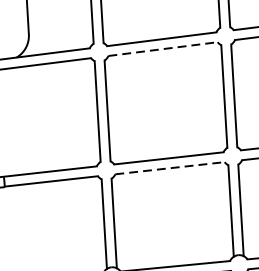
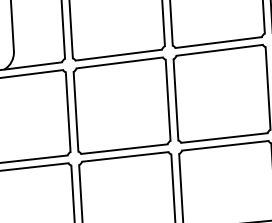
line: (163, 48) -> (120, 62), dashed -> solid
line: (170, 167) -> (125, 156), dashed -> solid

